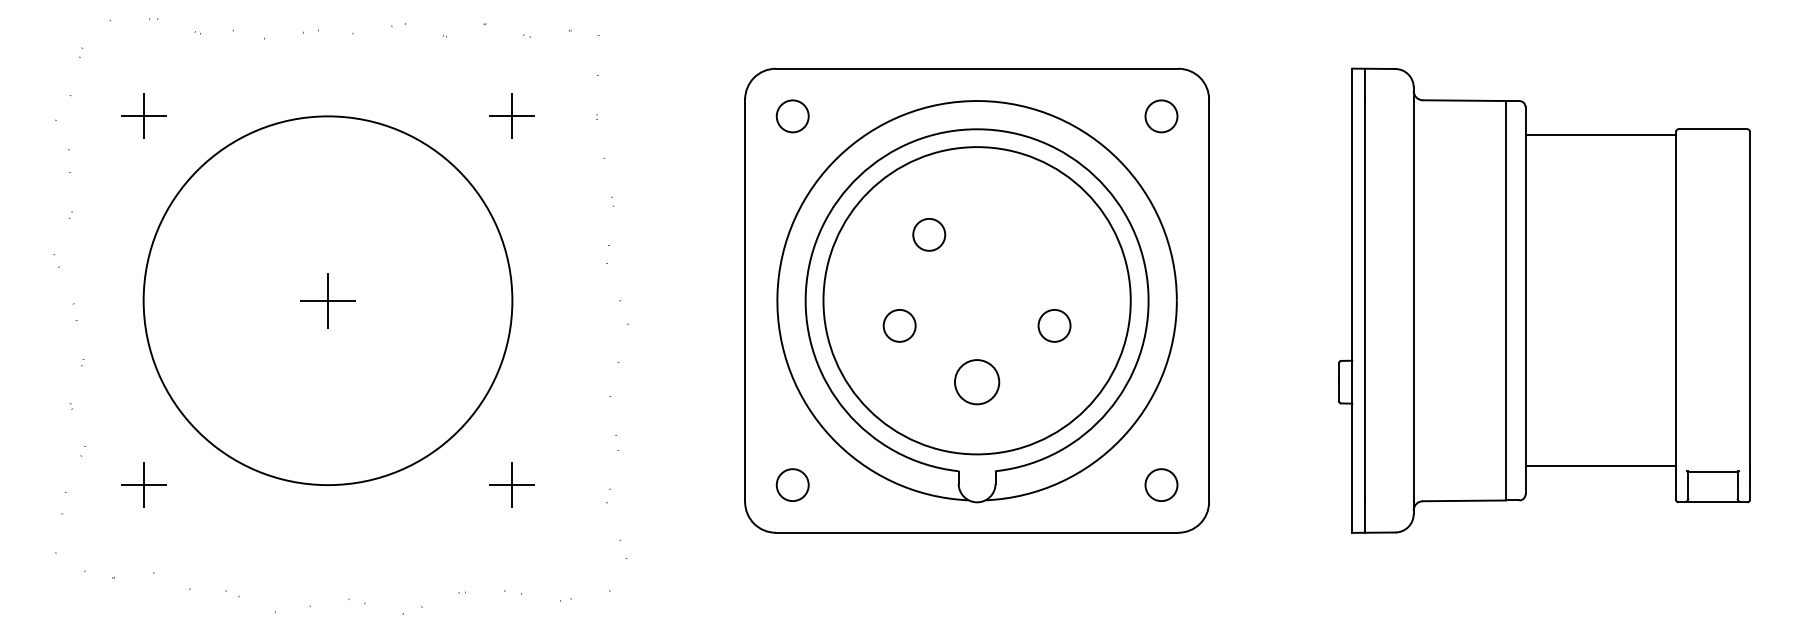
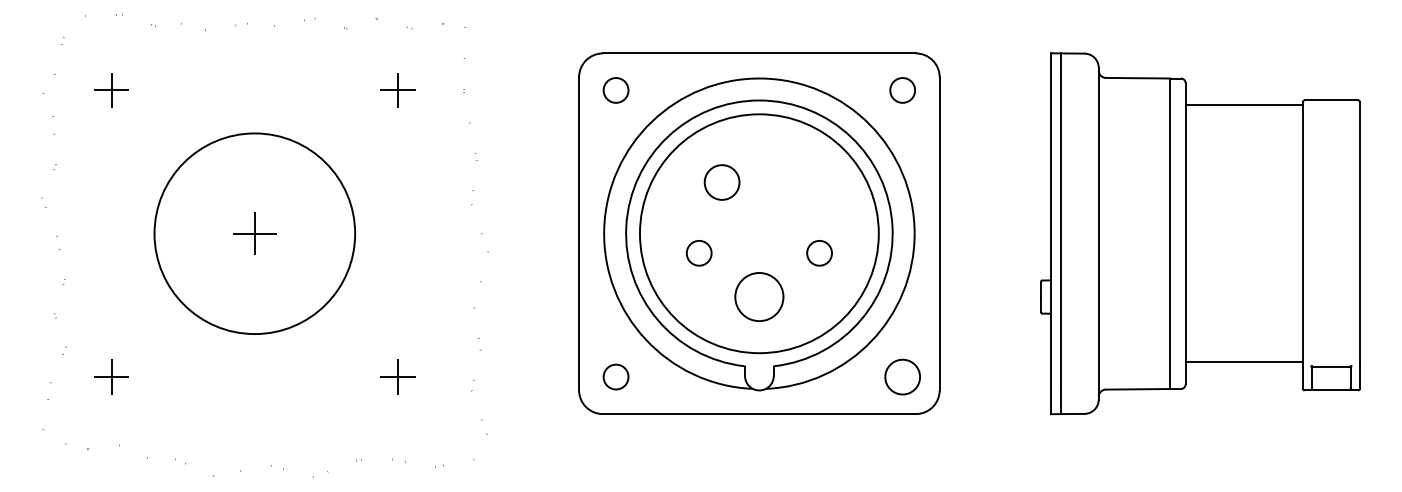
circle: (929, 234) -> (722, 182), size x1.4
circle: (327, 300) -> (254, 233), size x0.7
circle: (977, 382) -> (759, 297), size x1.4
circle: (1161, 484) -> (902, 376), size x1.4

